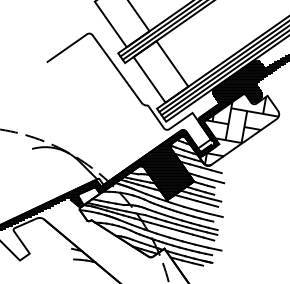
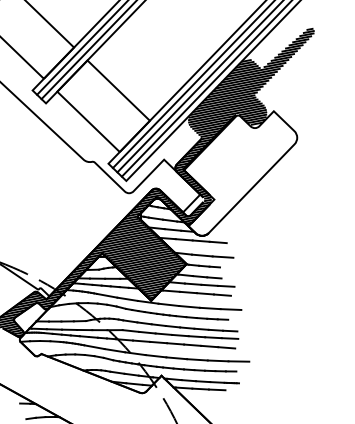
hatch: (241, 129) -> (243, 170), removed

